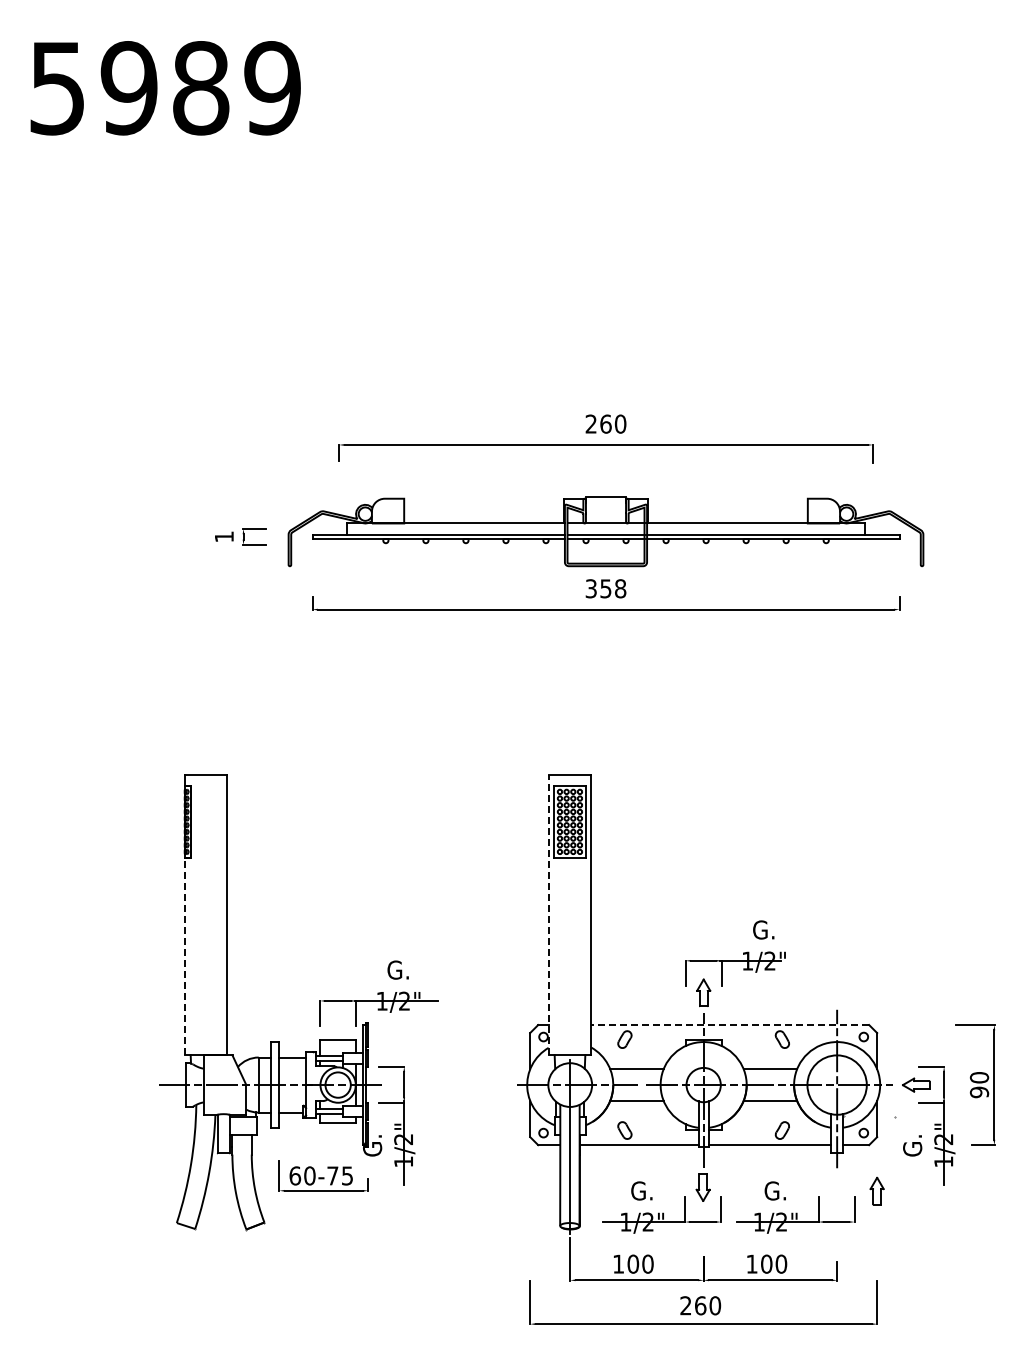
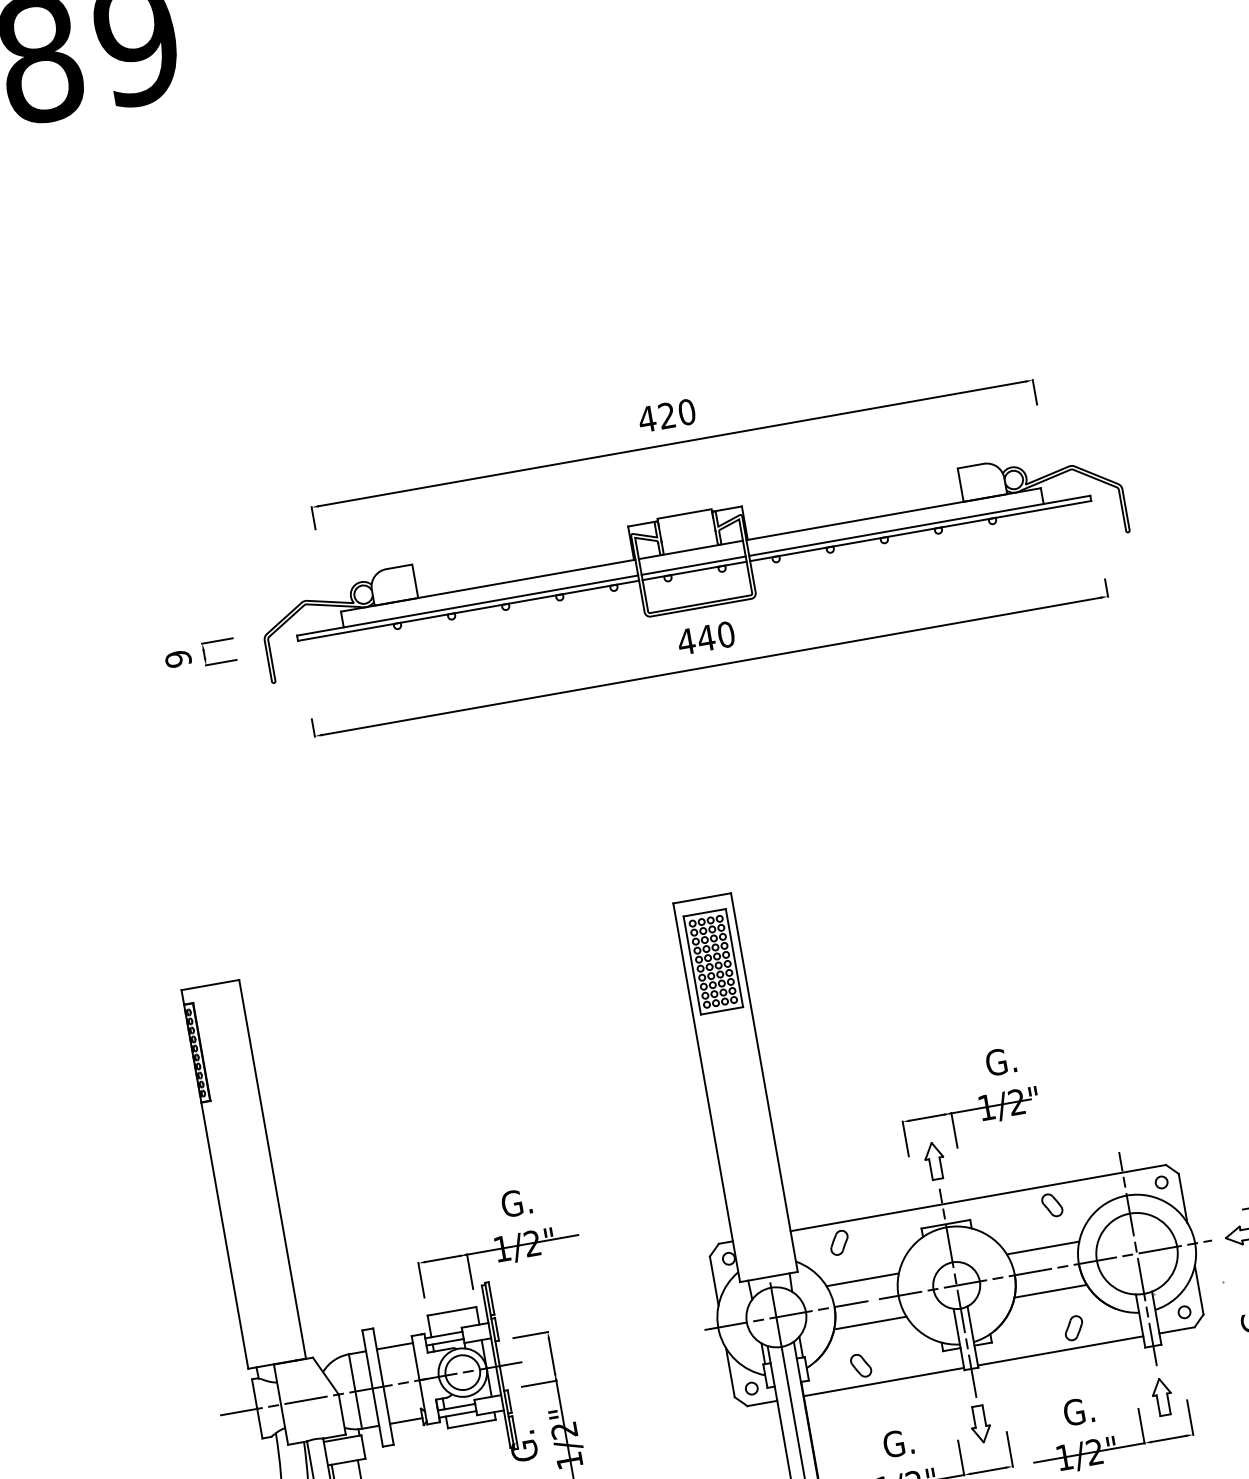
text: (598, 423) -> (656, 416), 260 -> 420
text: (223, 536) -> (177, 658), 1 -> 9
text: (605, 588) -> (705, 637), 358 -> 440
line: (548, 914) -> (706, 1092), dashed -> solid
line: (184, 956) -> (224, 1235), dashed -> solid
line: (730, 1025) -> (978, 1198), dashed -> solid
part: (876, 1190) -> (1161, 1396), moved

